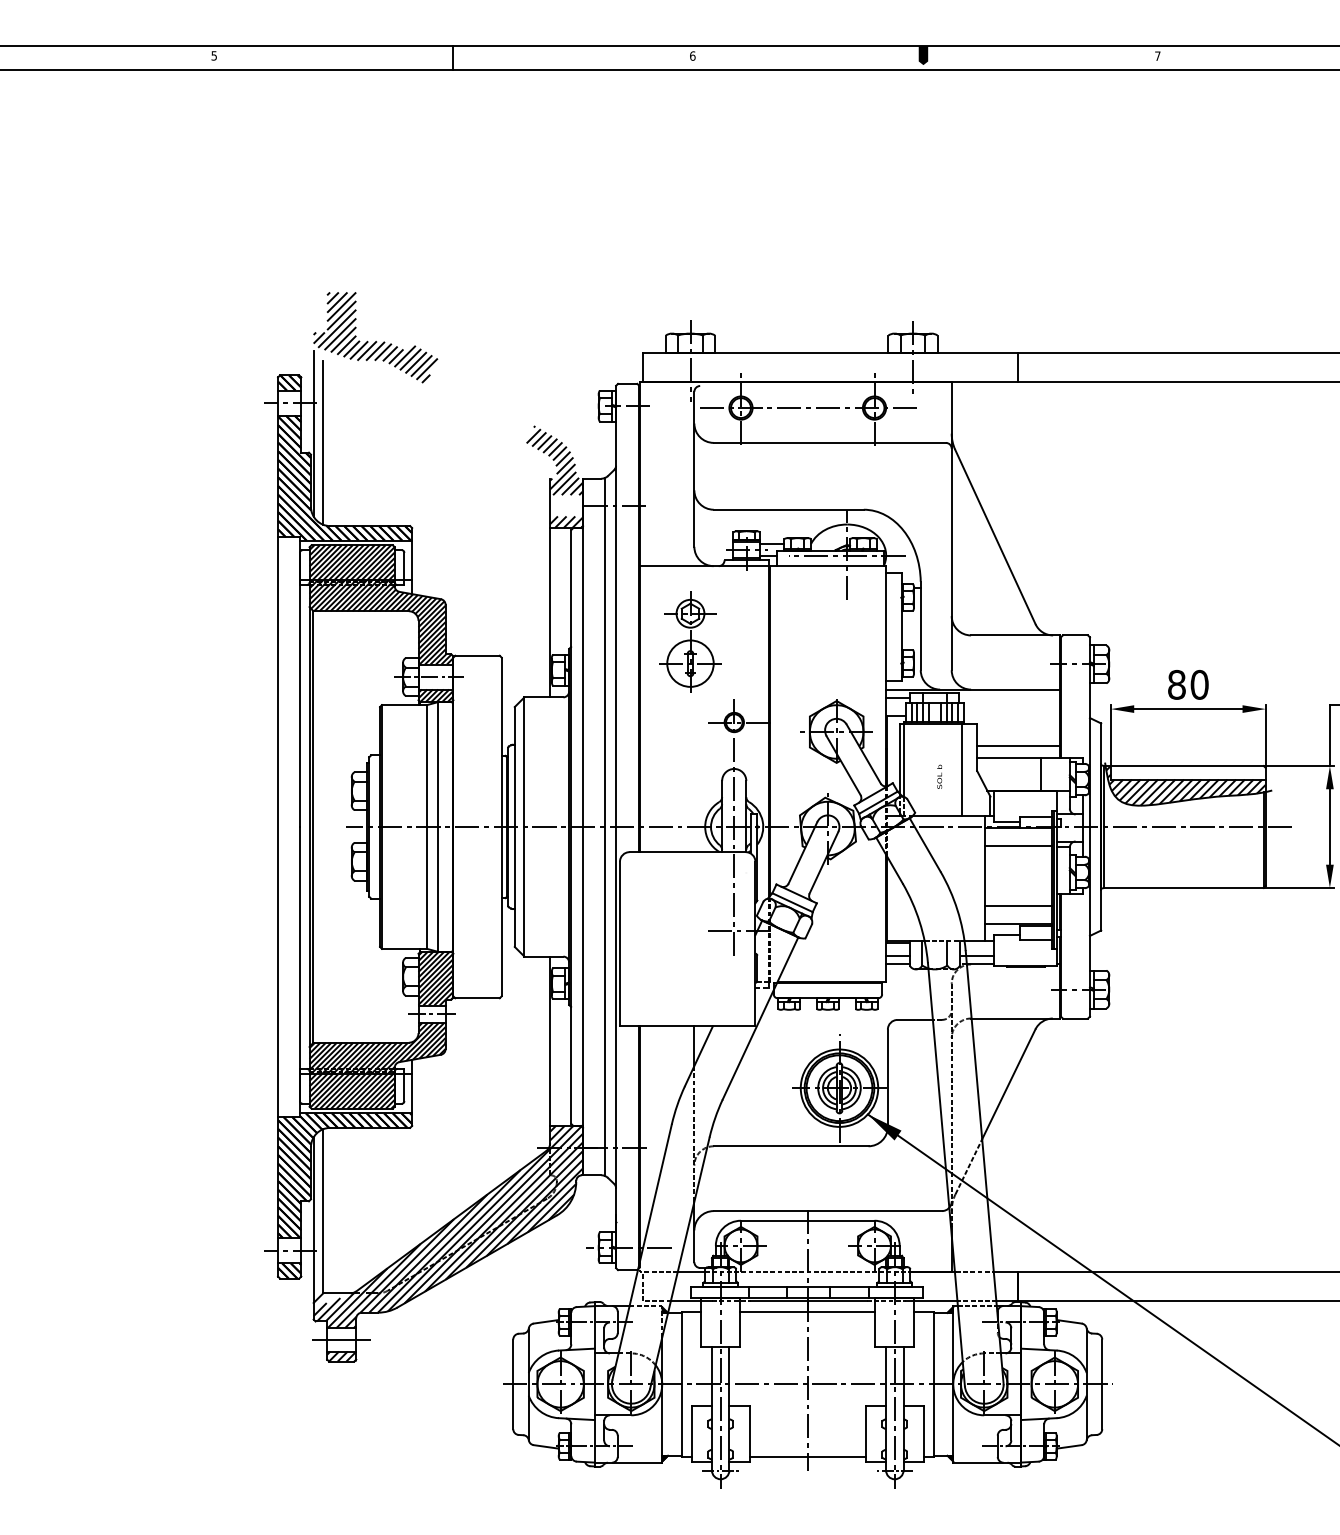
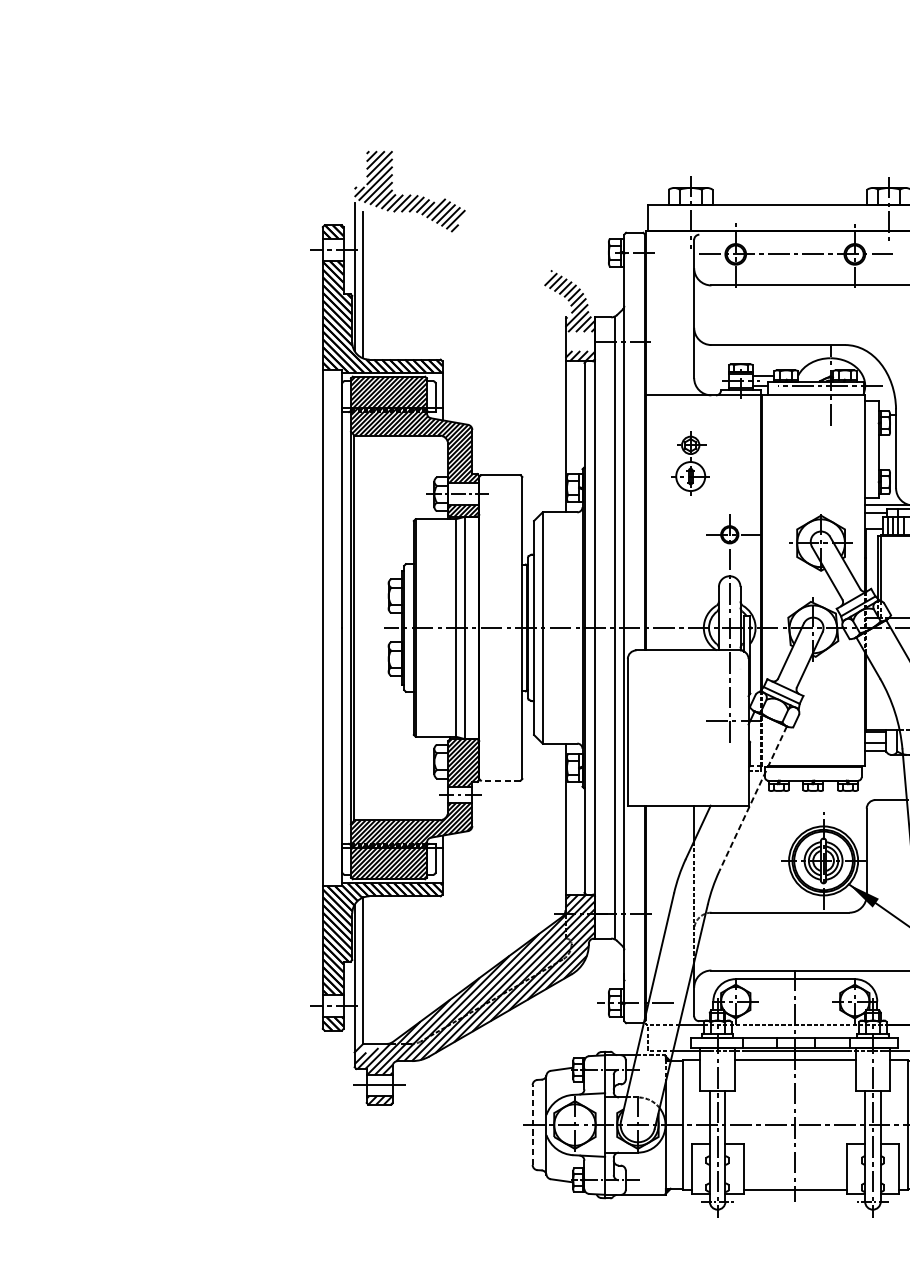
part: (690, 641) -> (690, 462), size x0.7
line: (477, 998) -> (500, 780), solid -> dashed
line: (760, 1018) -> (753, 798), solid -> dashed
line: (513, 1384) -> (532, 1125), solid -> dashed

